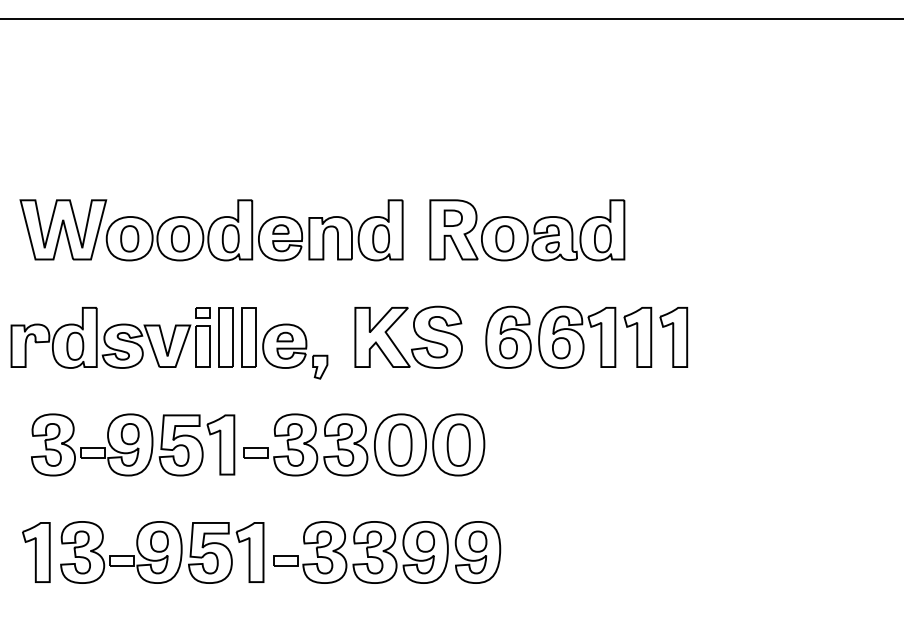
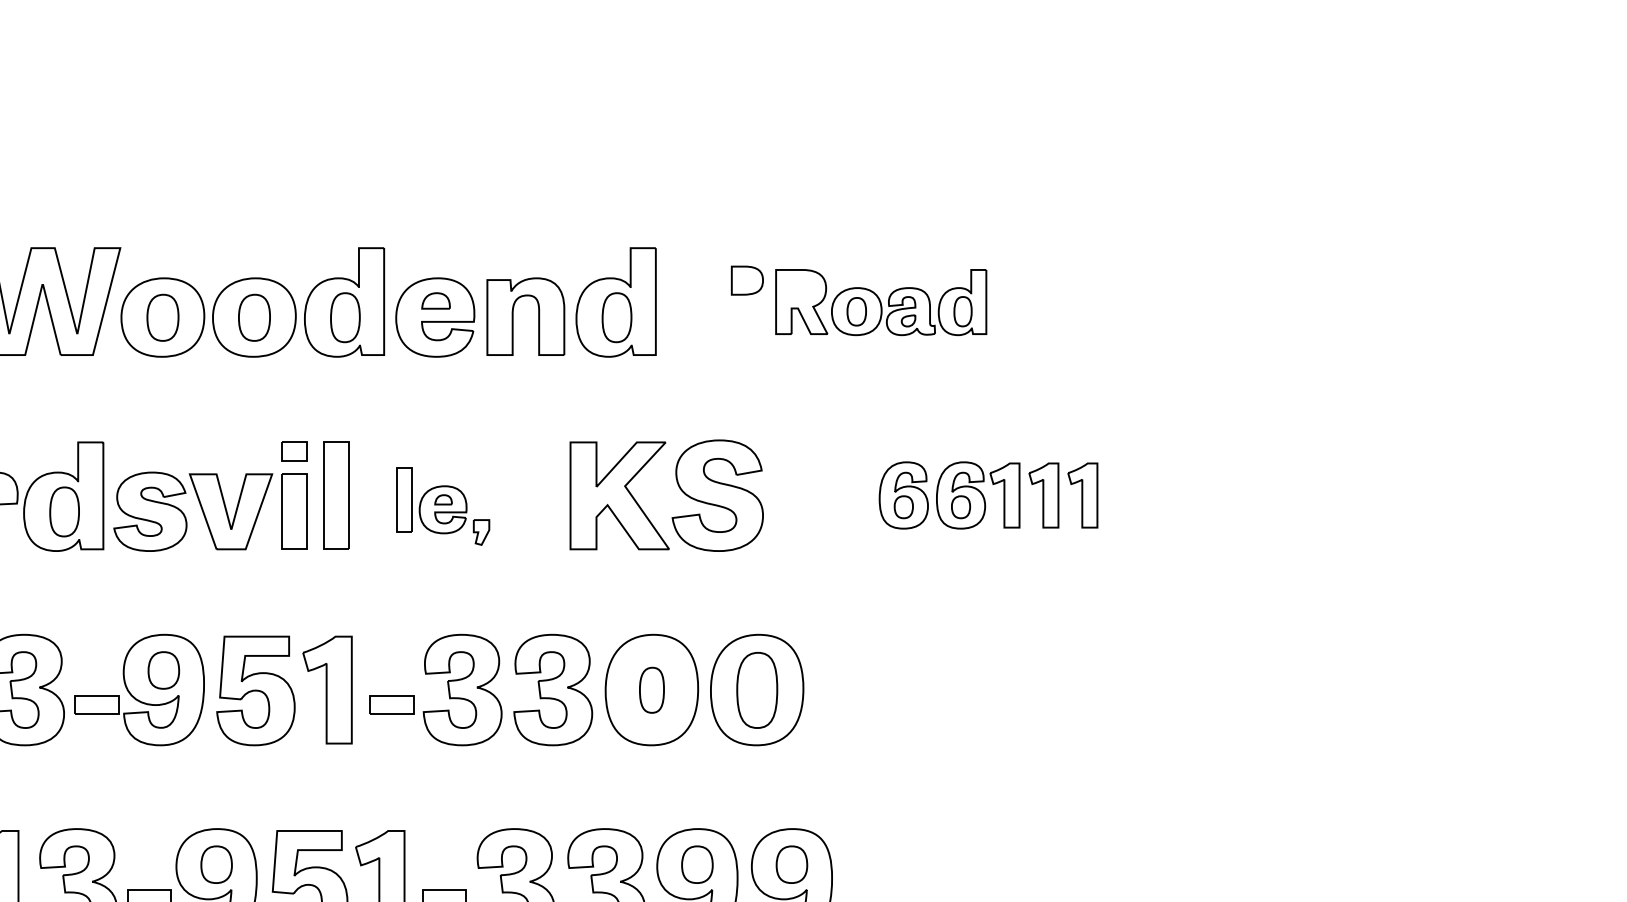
part: (527, 230) -> (881, 302), size x0.6
part: (586, 336) -> (987, 494), size x0.6
part: (284, 343) -> (442, 506), size x0.6
part: (400, 444) -> (651, 689), size x0.6

